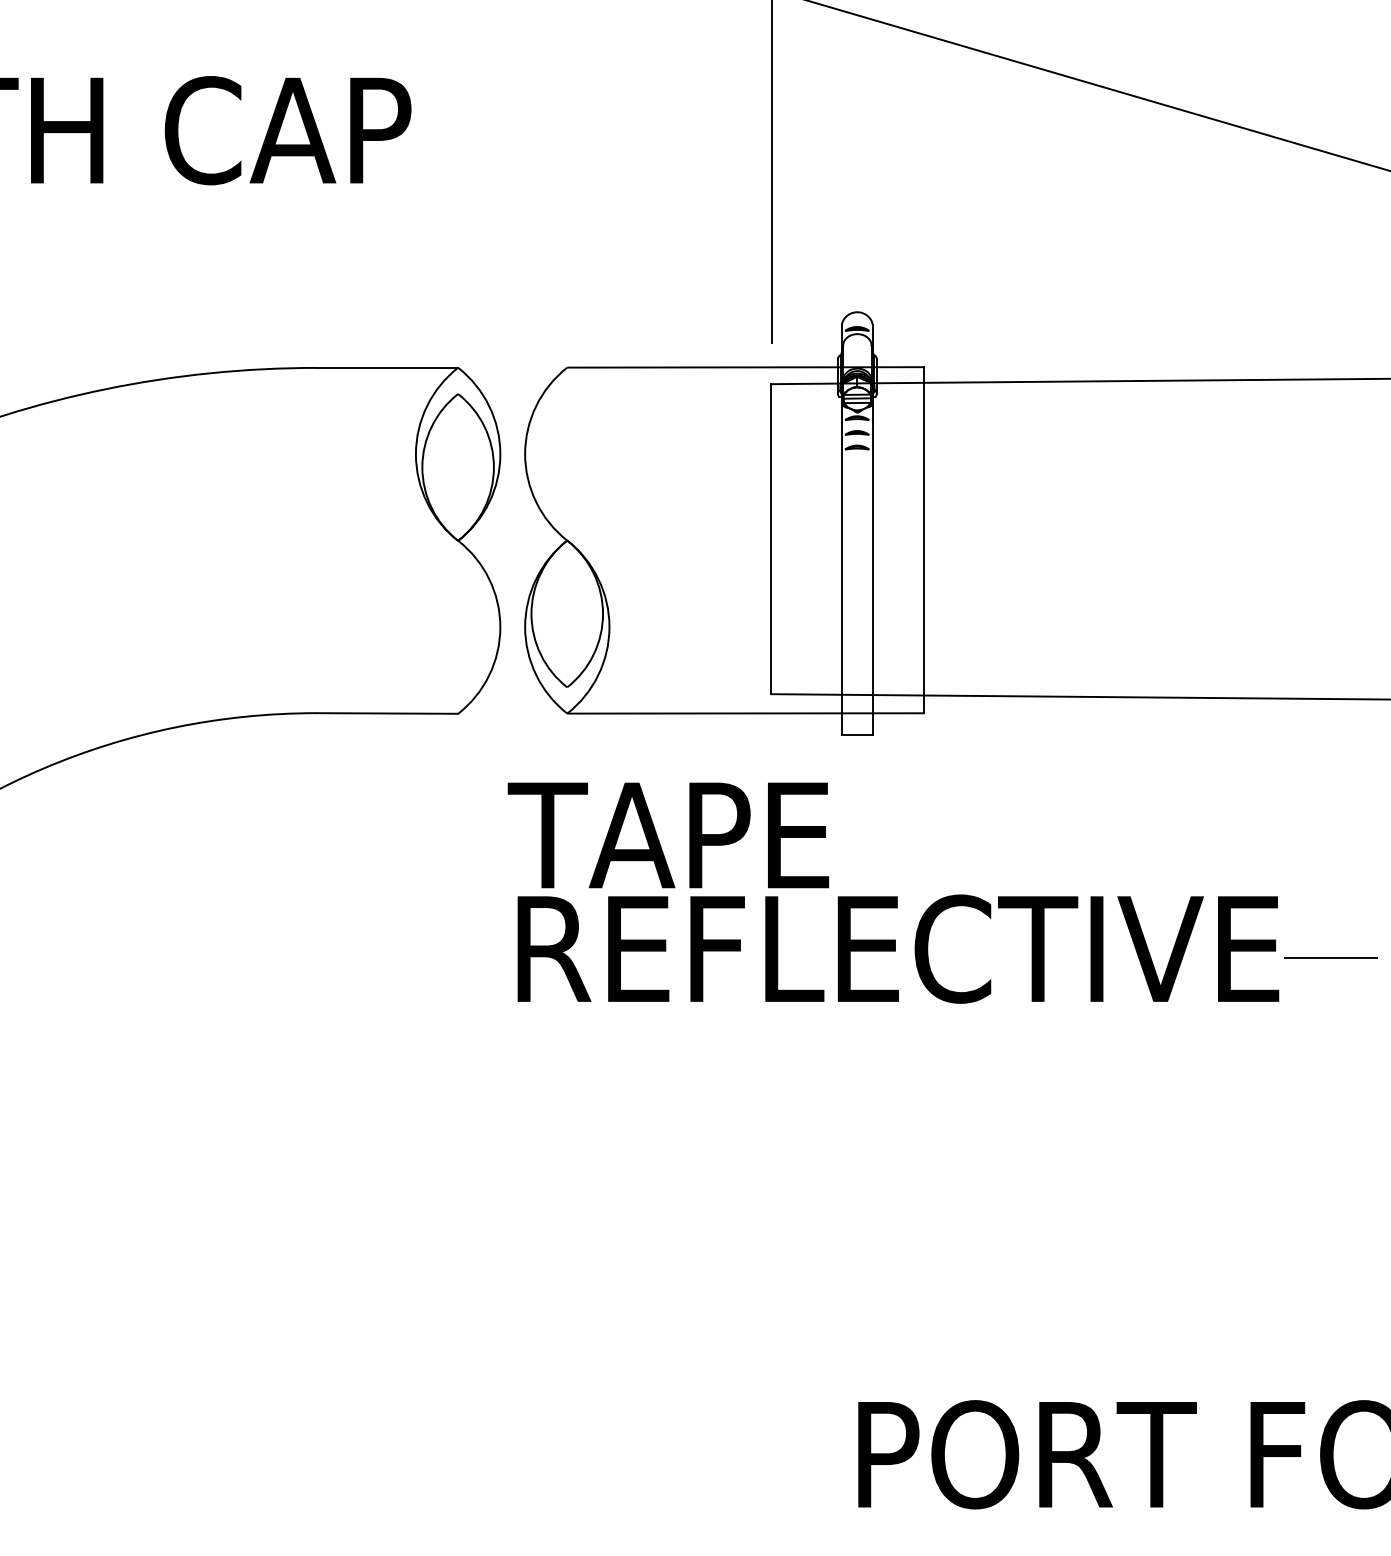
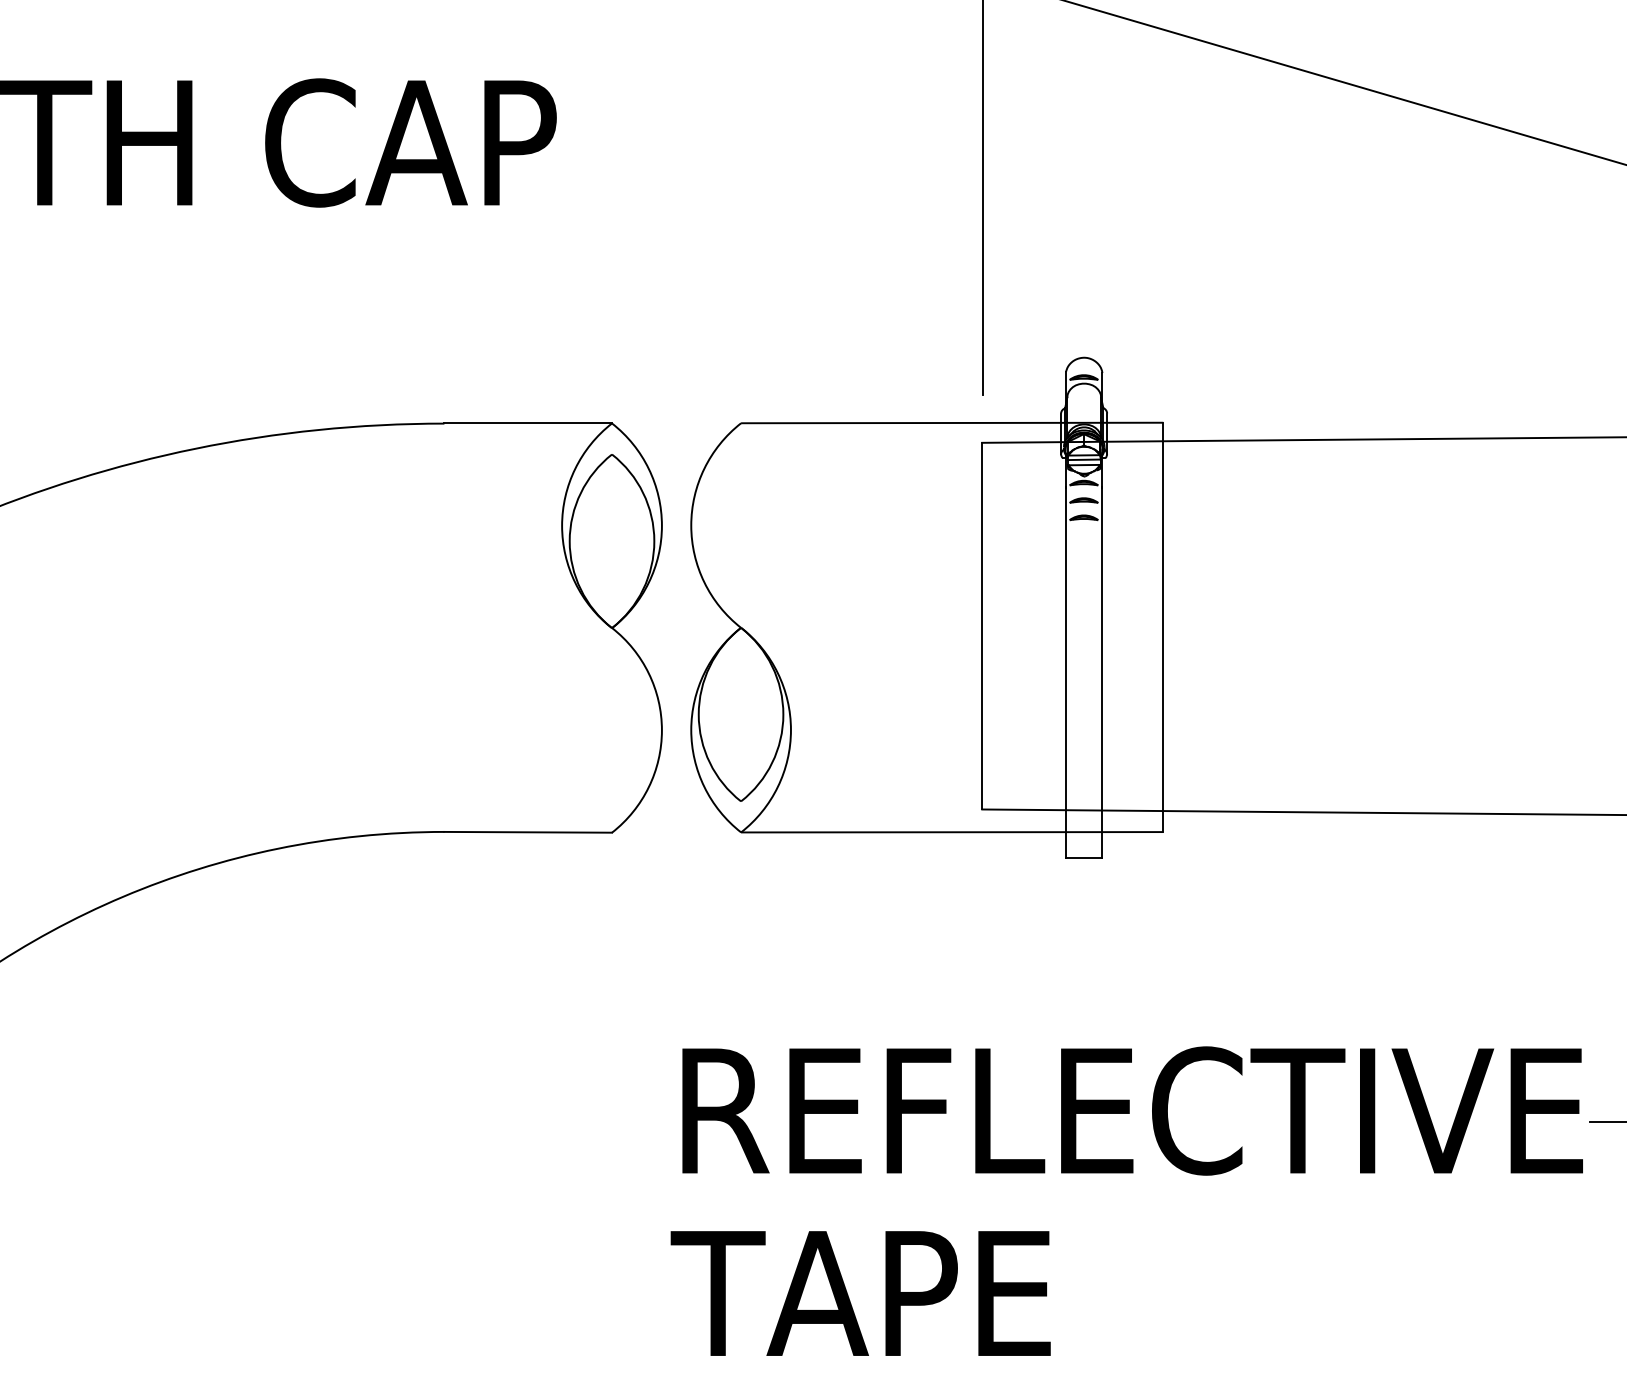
text: (668, 835) -> (860, 1293), moved

